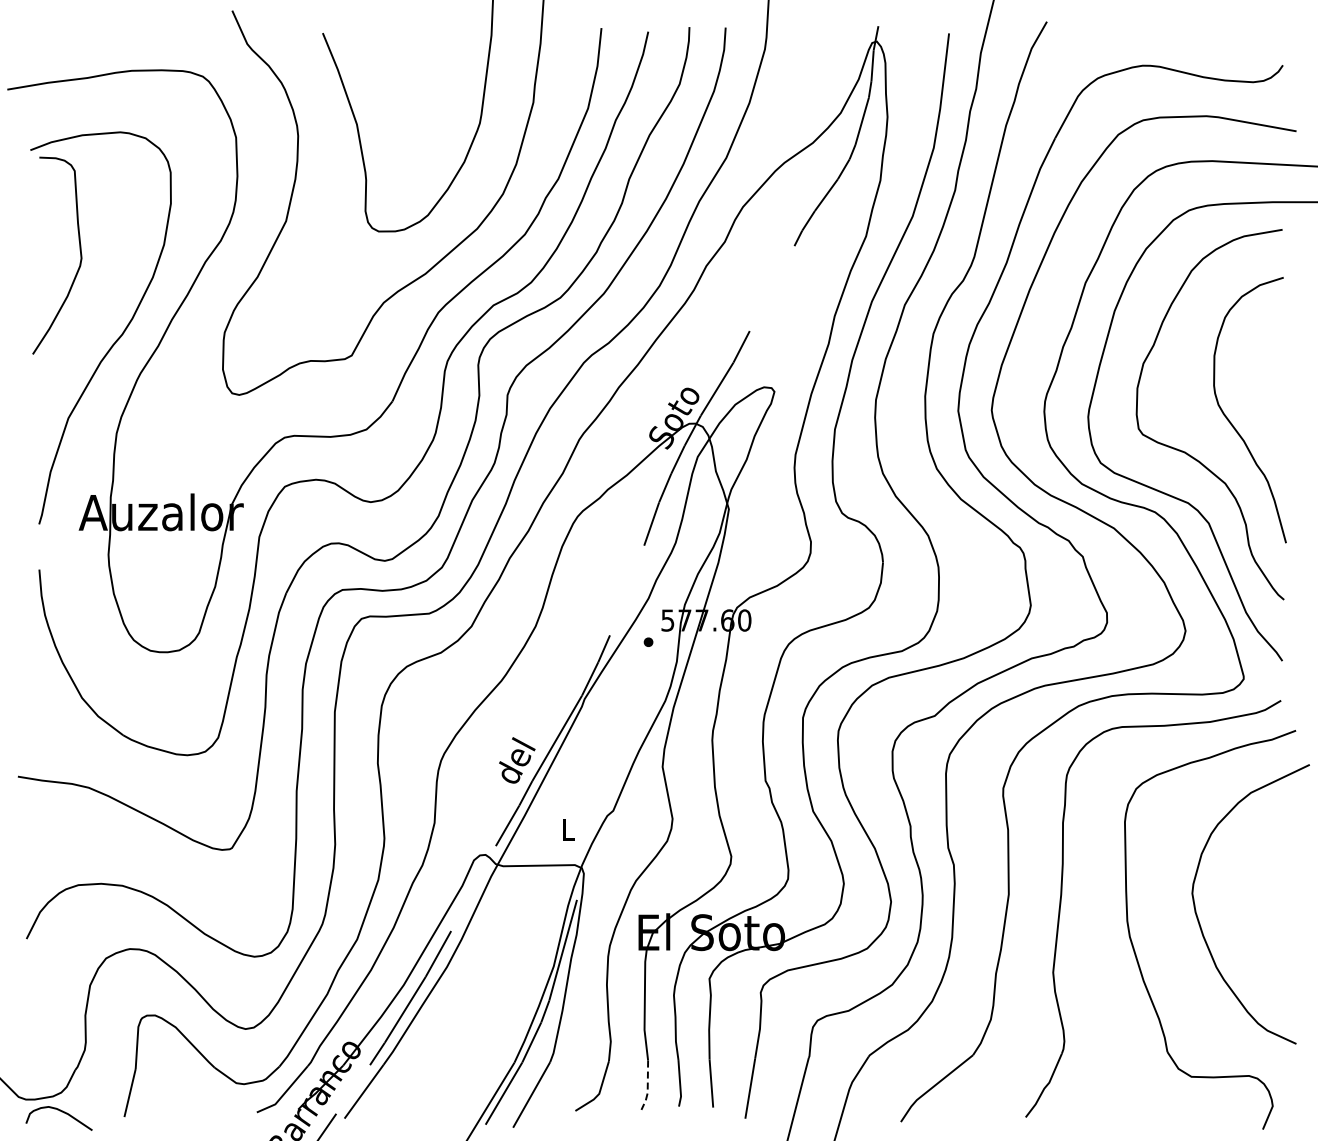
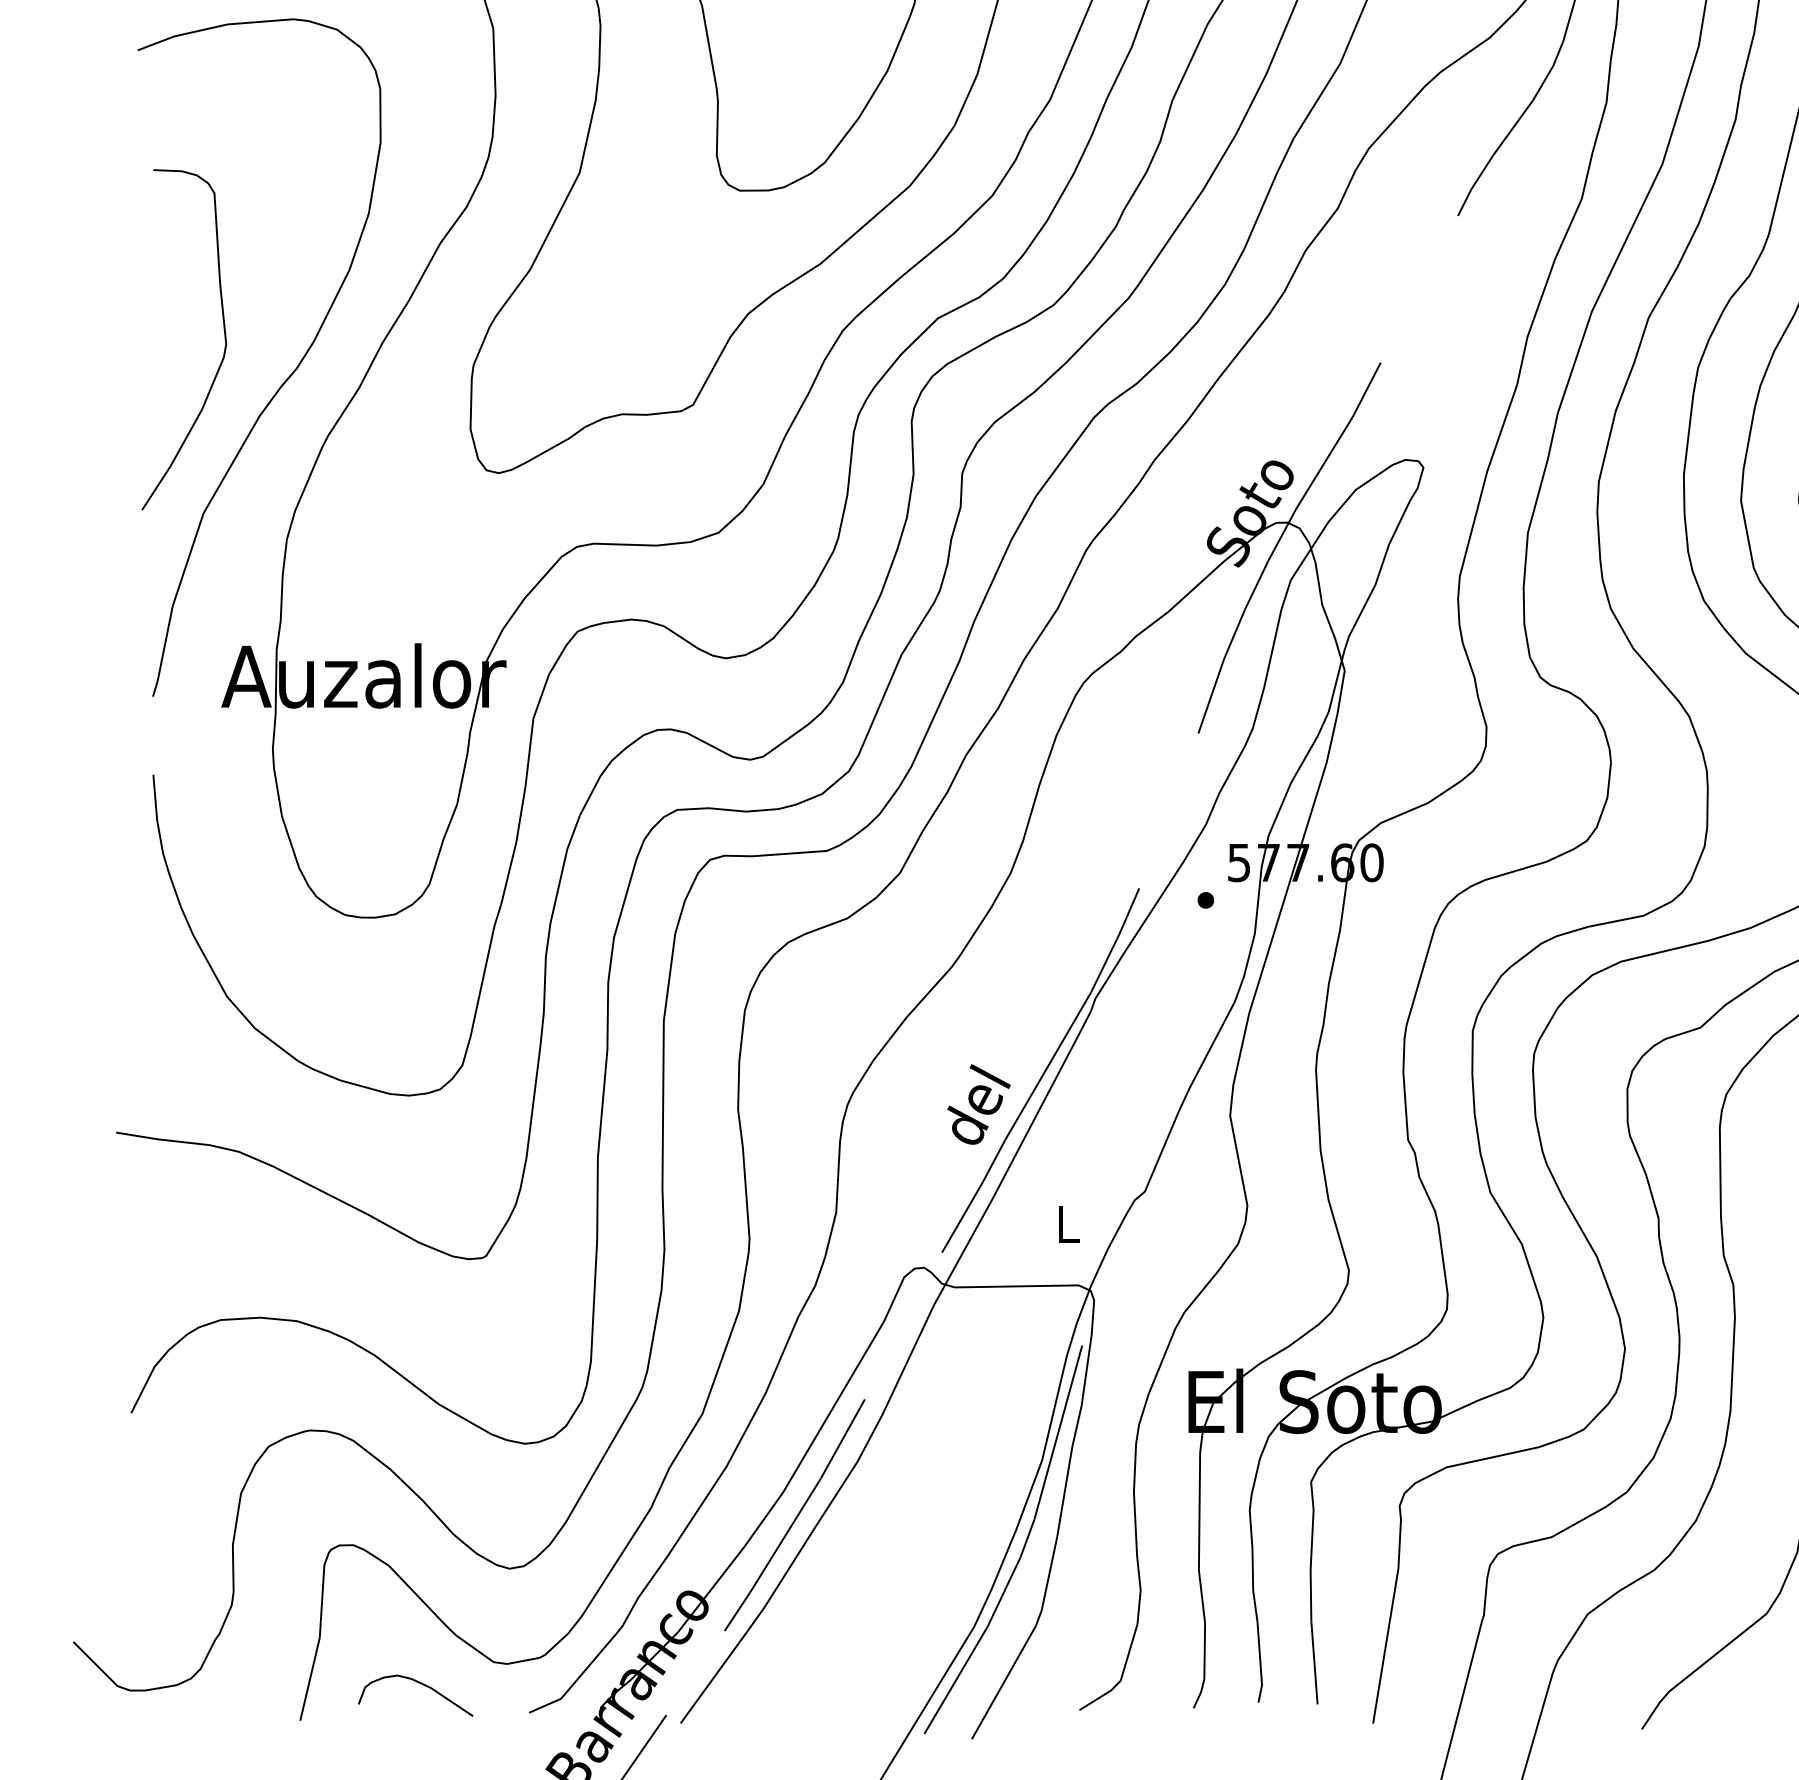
curve: (79, 250) -> (222, 330), moved
line: (647, 1087) -> (1204, 1669), dashed -> solid
curve: (61, 1112) -> (419, 1685), moved

